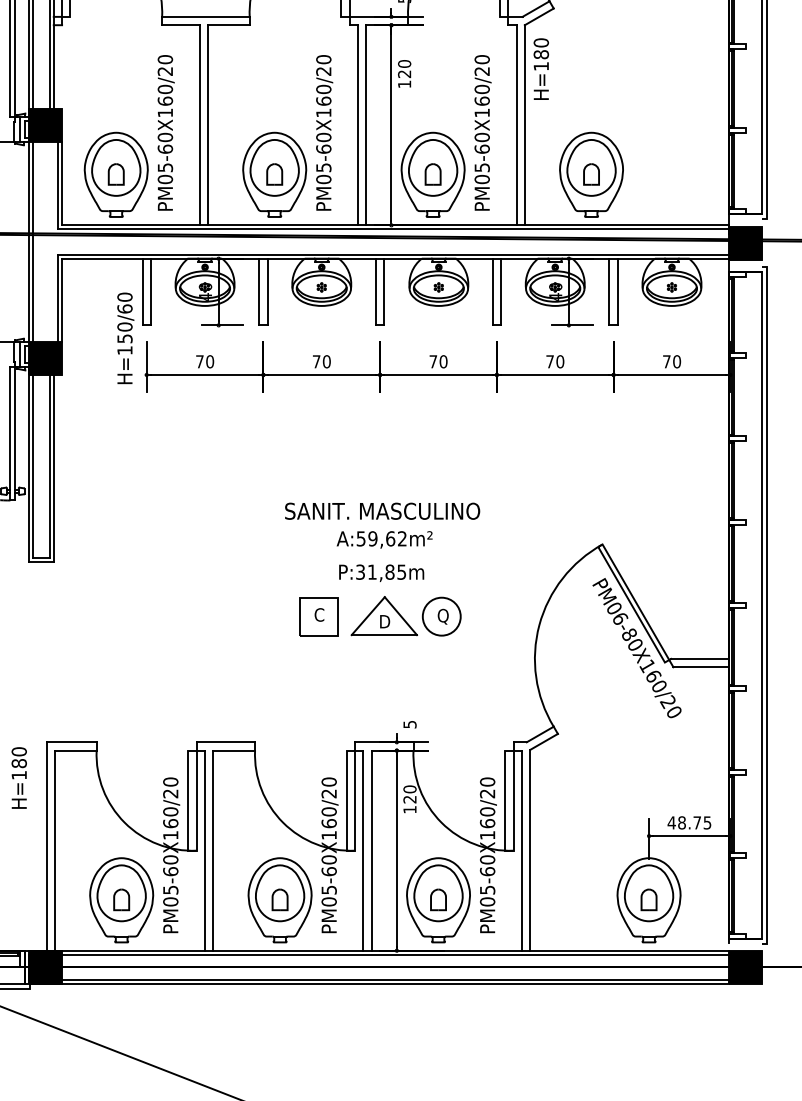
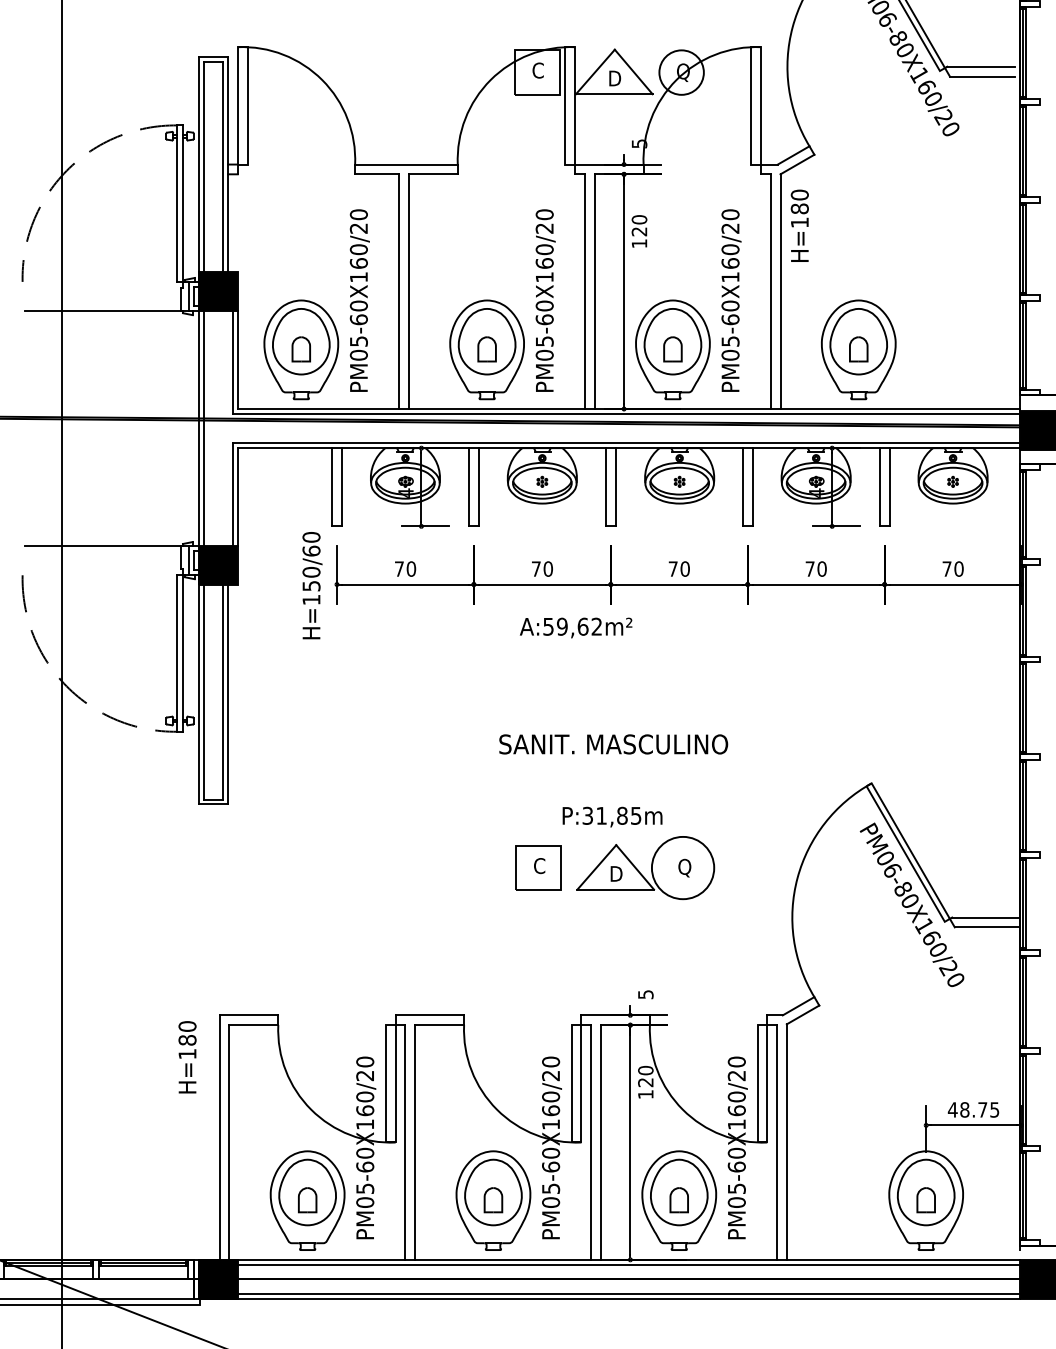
text: (125, 338) -> (312, 585), moved
text: (385, 539) -> (576, 627), moved
circle: (441, 616) -> (682, 867), size x1.4

